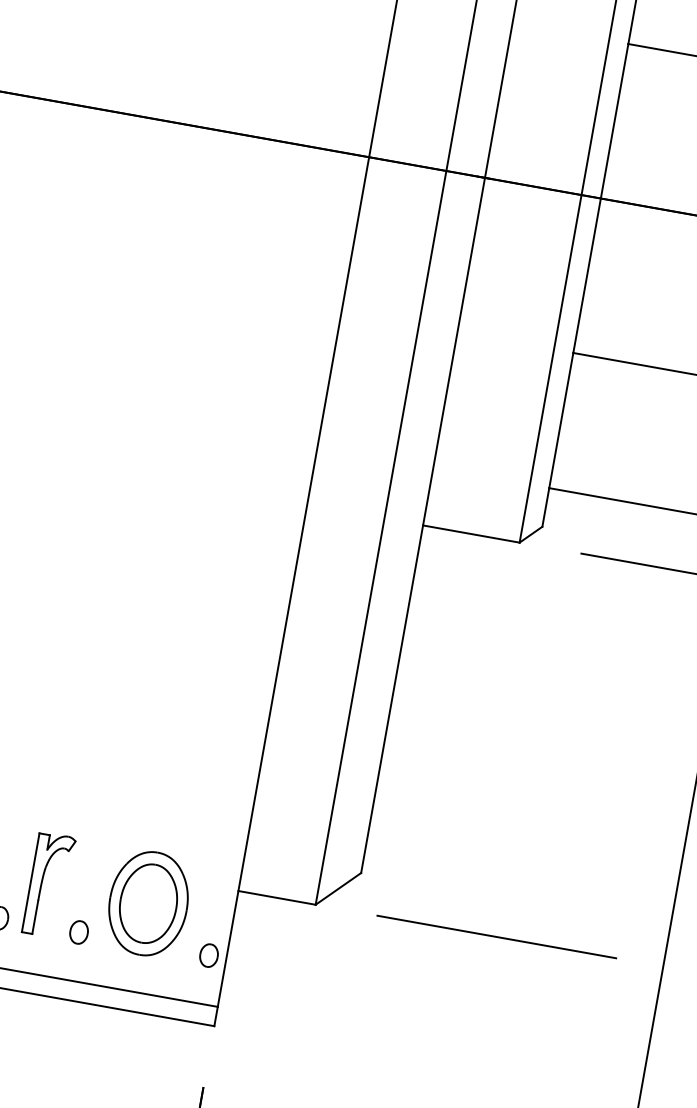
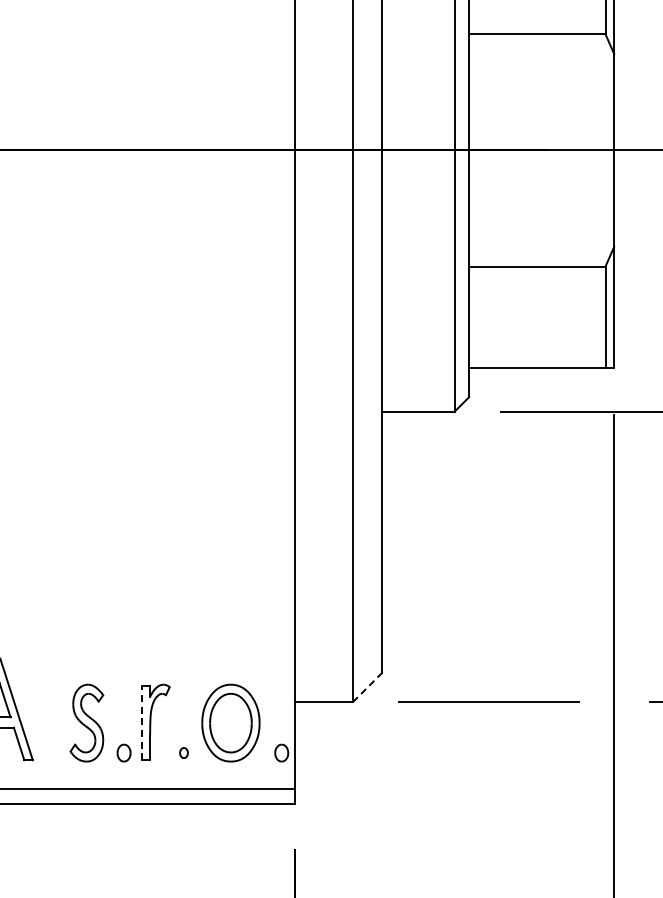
line: (31, 881) -> (142, 722), solid -> dashed
line: (338, 888) -> (367, 687), solid -> dashed
part: (78, 931) -> (183, 752), size x0.6

